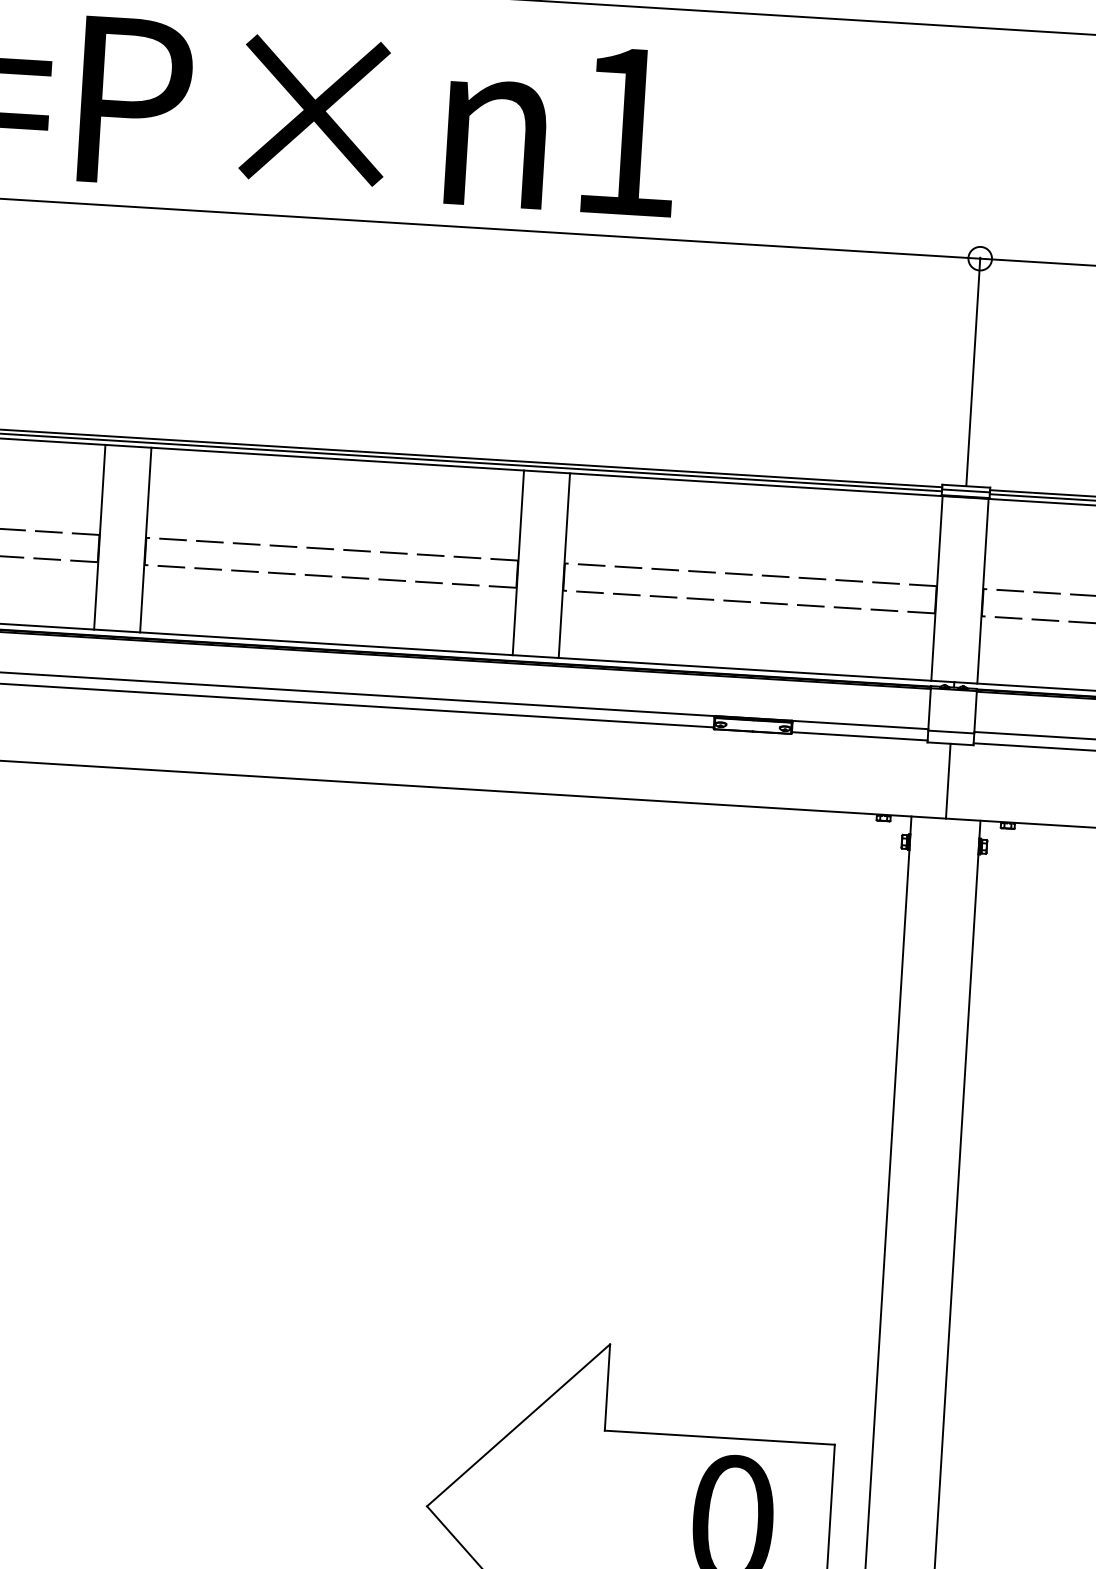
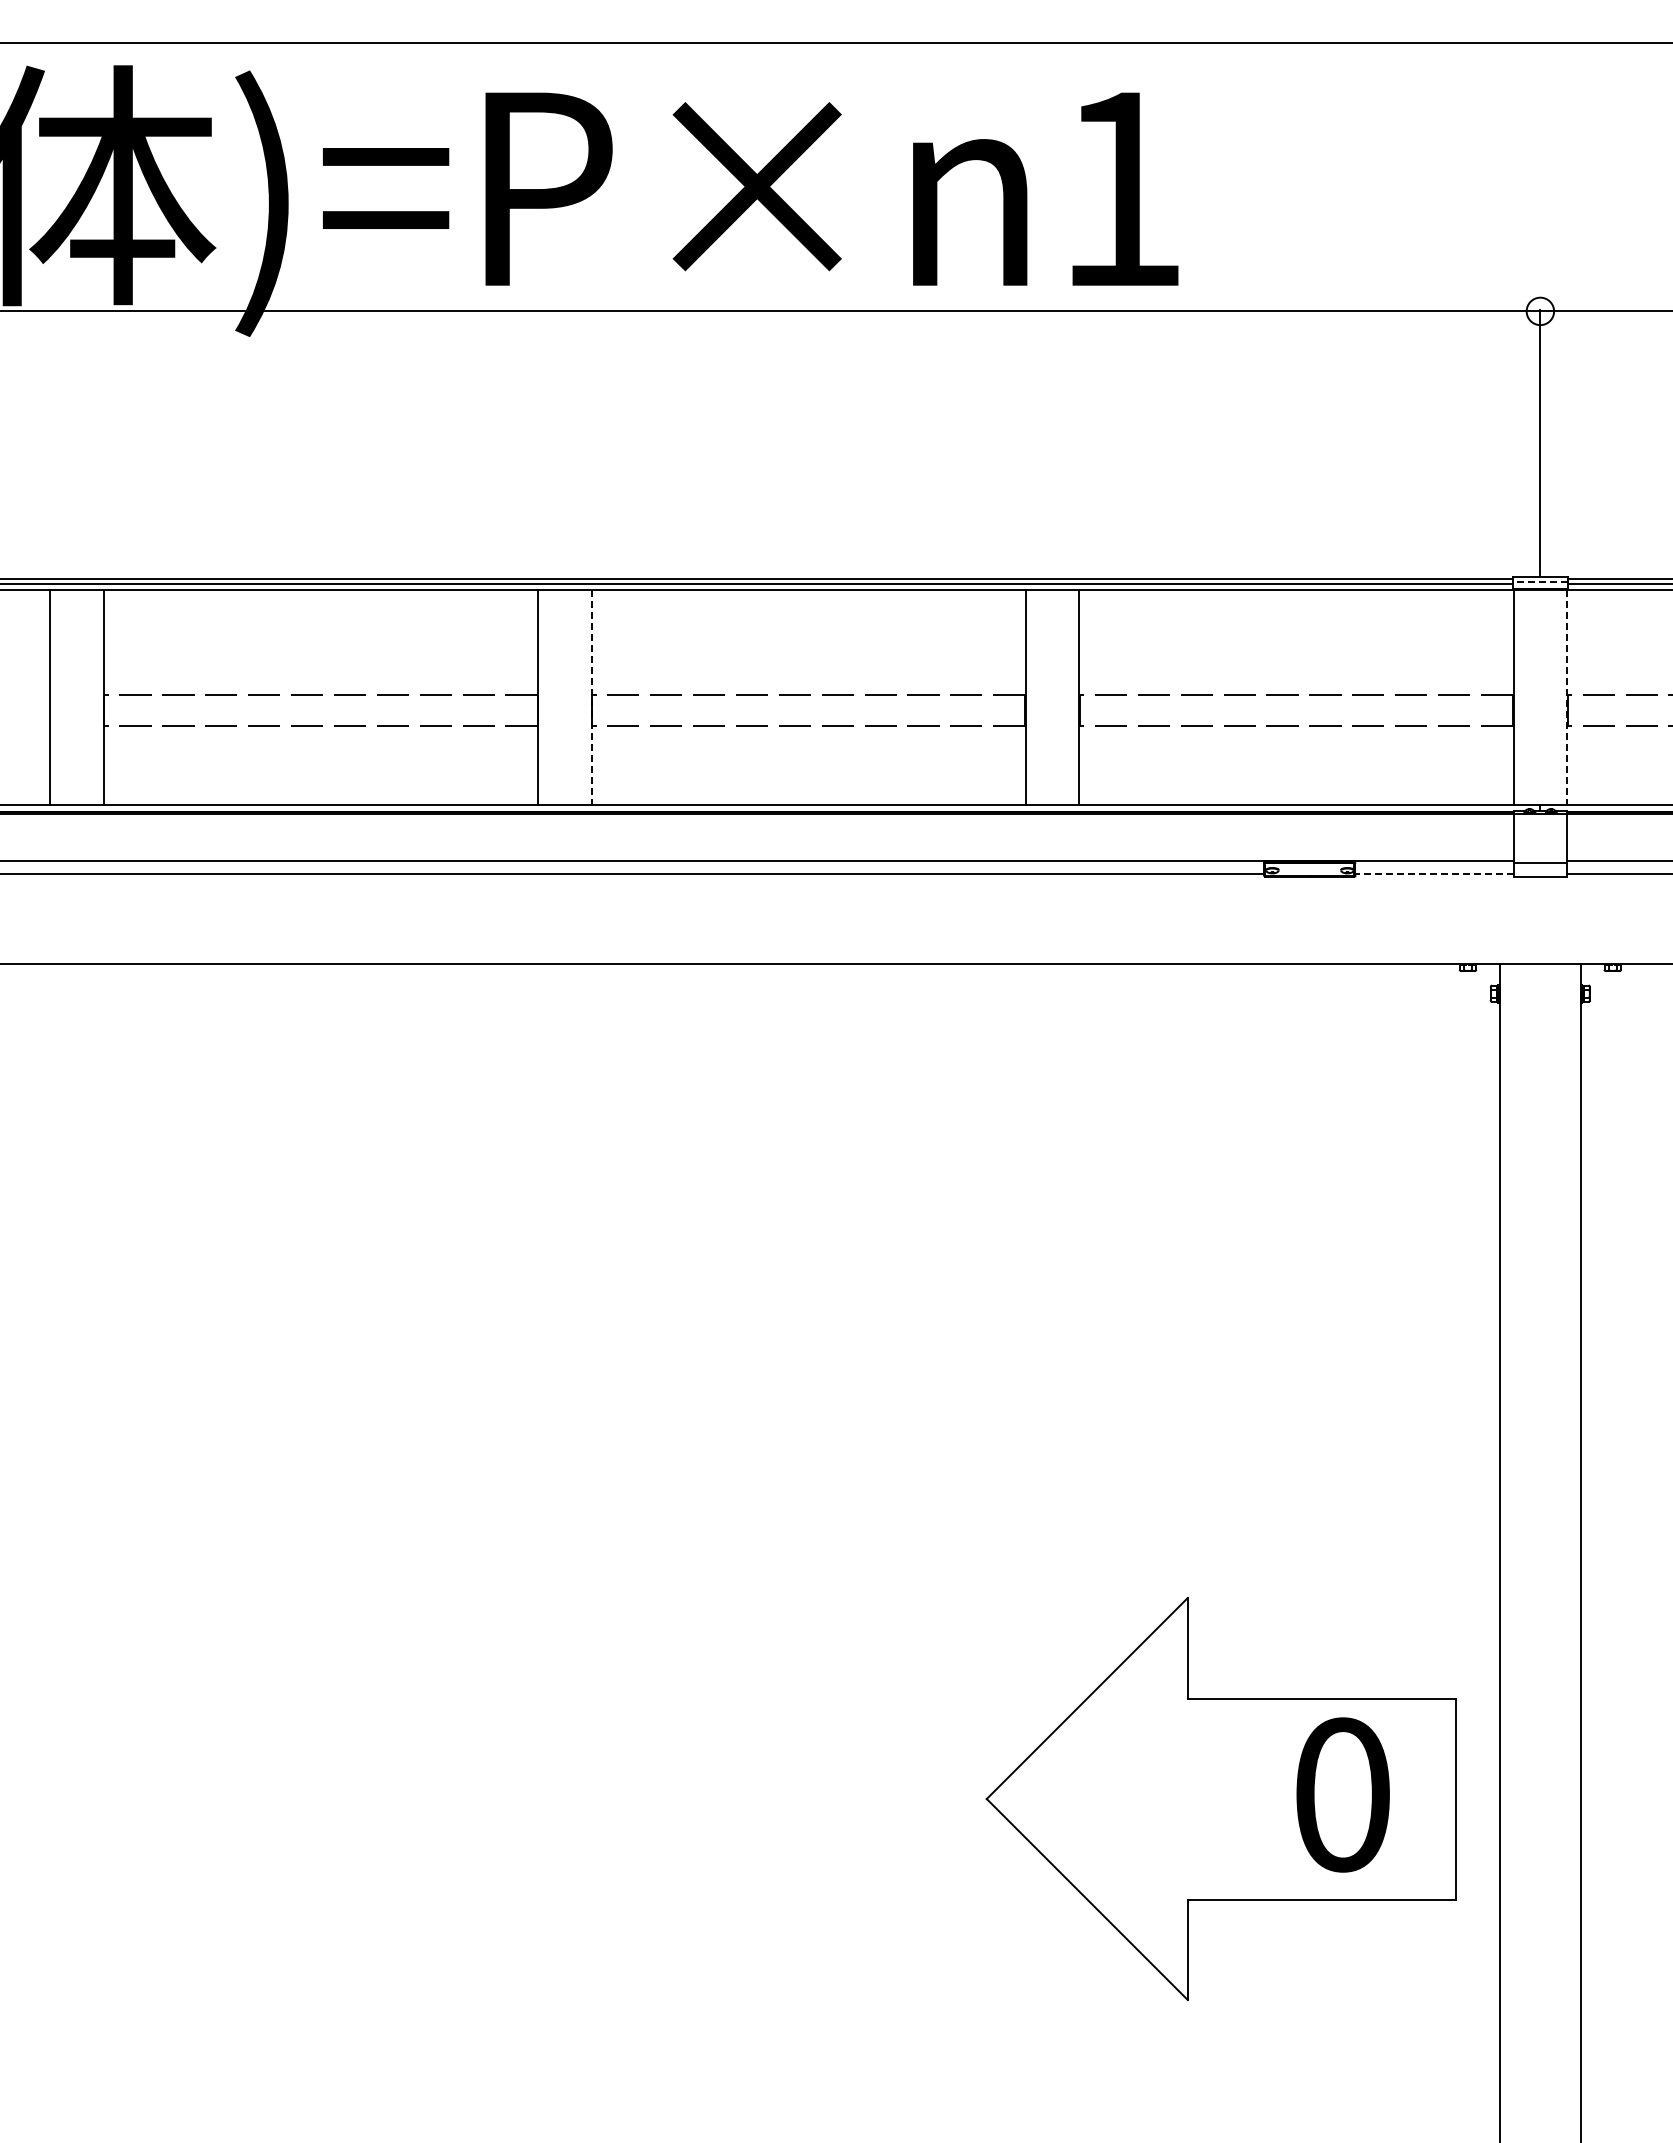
line: (966, 490) -> (1540, 581), solid -> dashed
line: (145, 540) -> (591, 697), solid -> dashed
line: (983, 591) -> (1567, 697), solid -> dashed
line: (859, 736) -> (1434, 874), solid -> dashed
line: (948, 780) -> (1540, 919), removed

